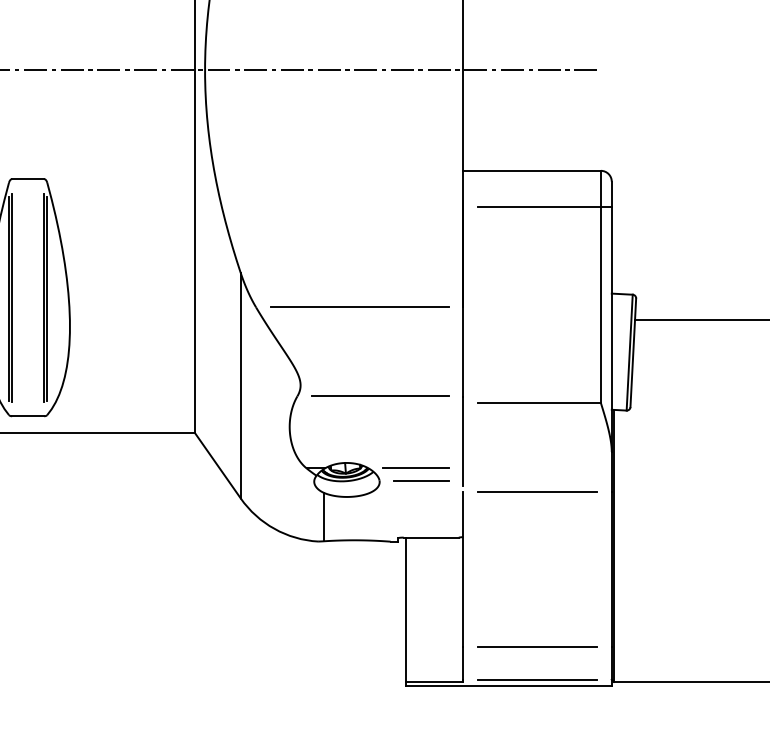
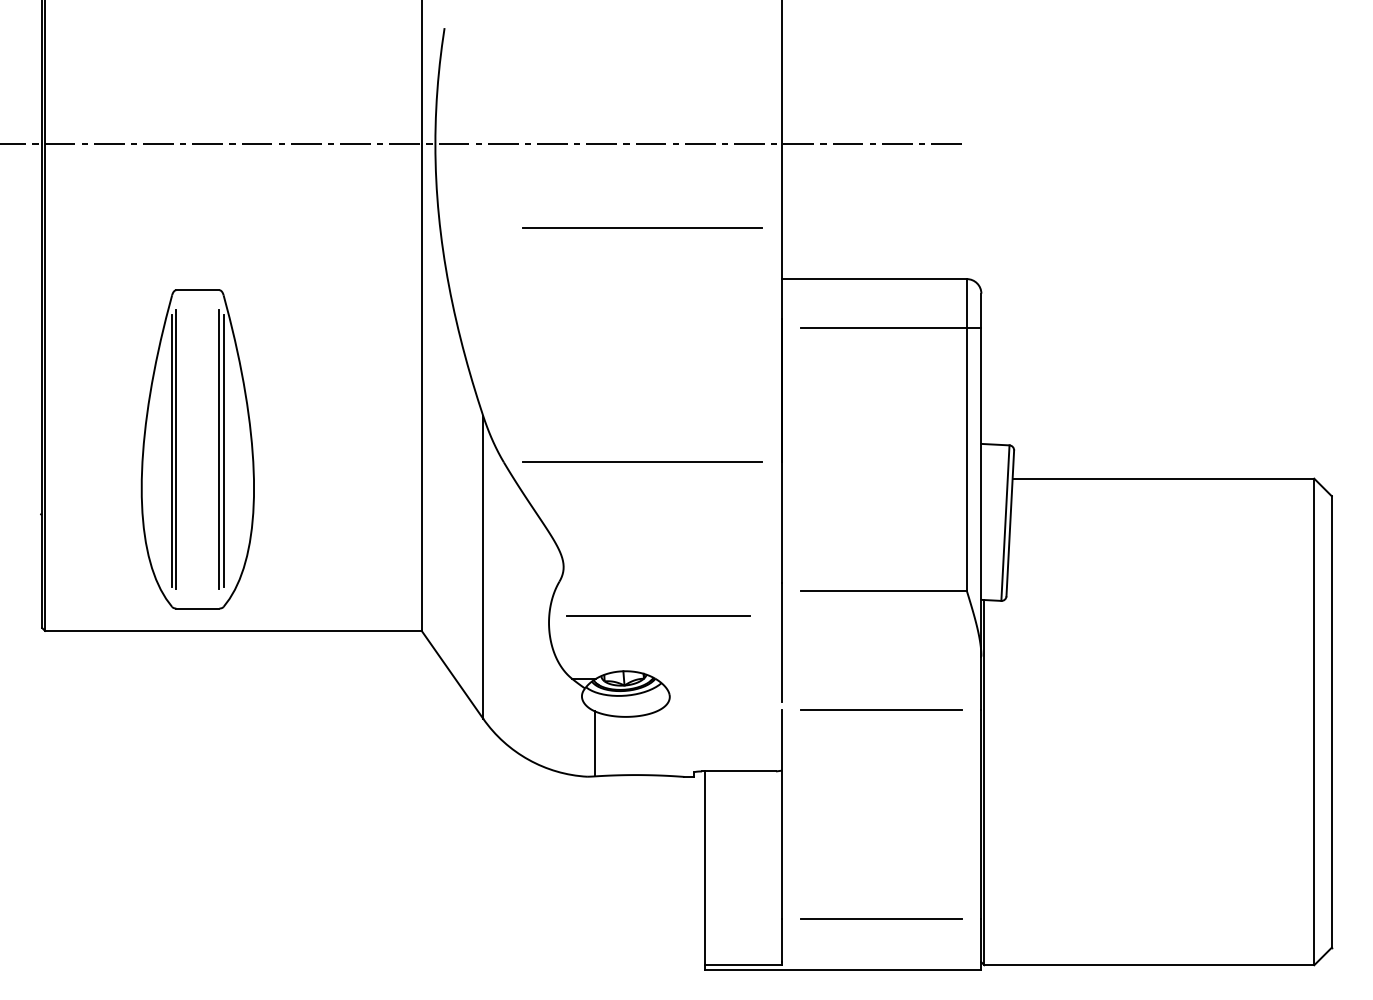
line: (359, 132) -> (642, 227), added
line: (380, 396) -> (658, 615), moved
line: (415, 468) -> (718, 678), removed
line: (421, 480) -> (725, 694), removed
line: (537, 679) -> (881, 962), removed

